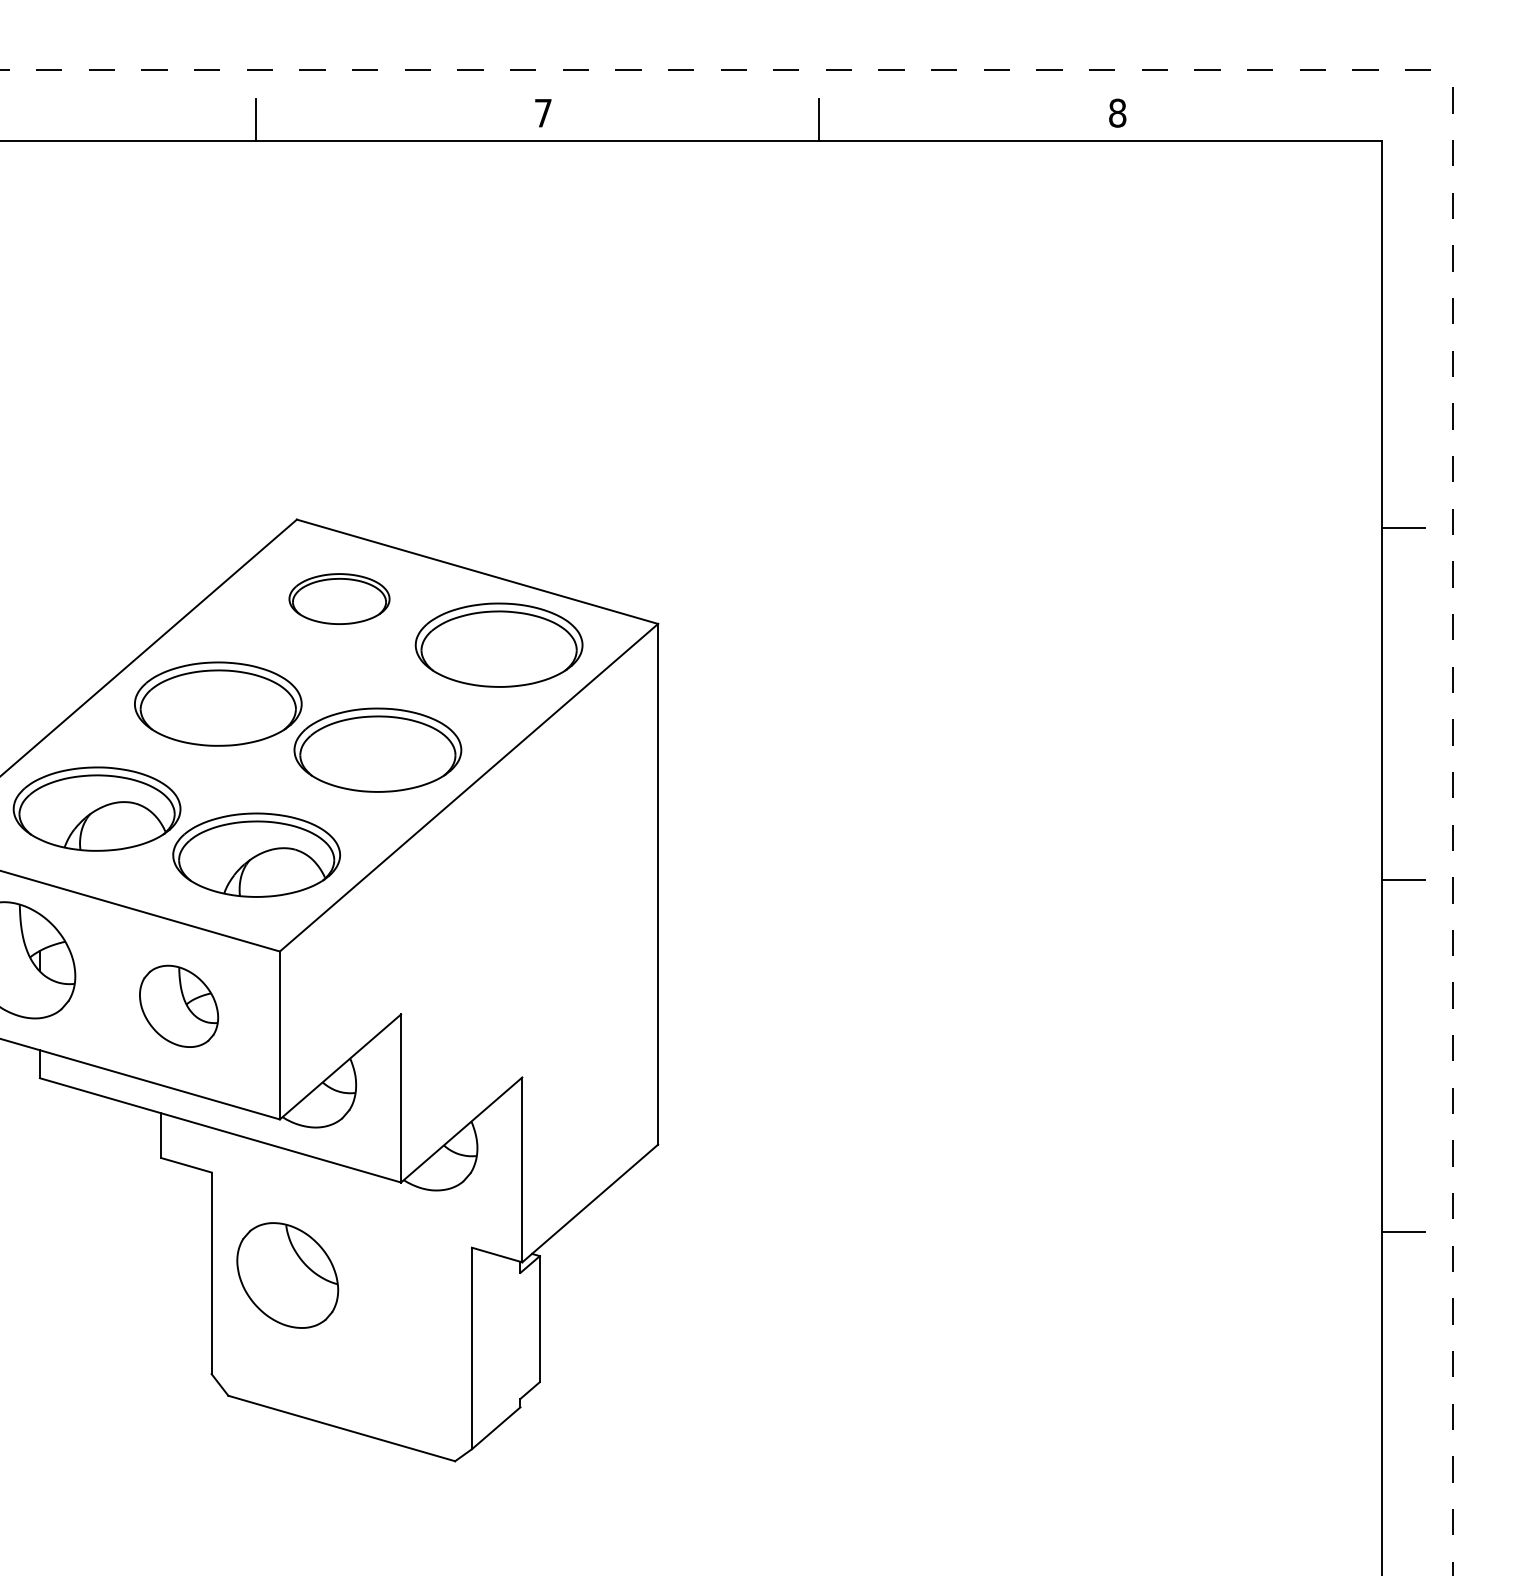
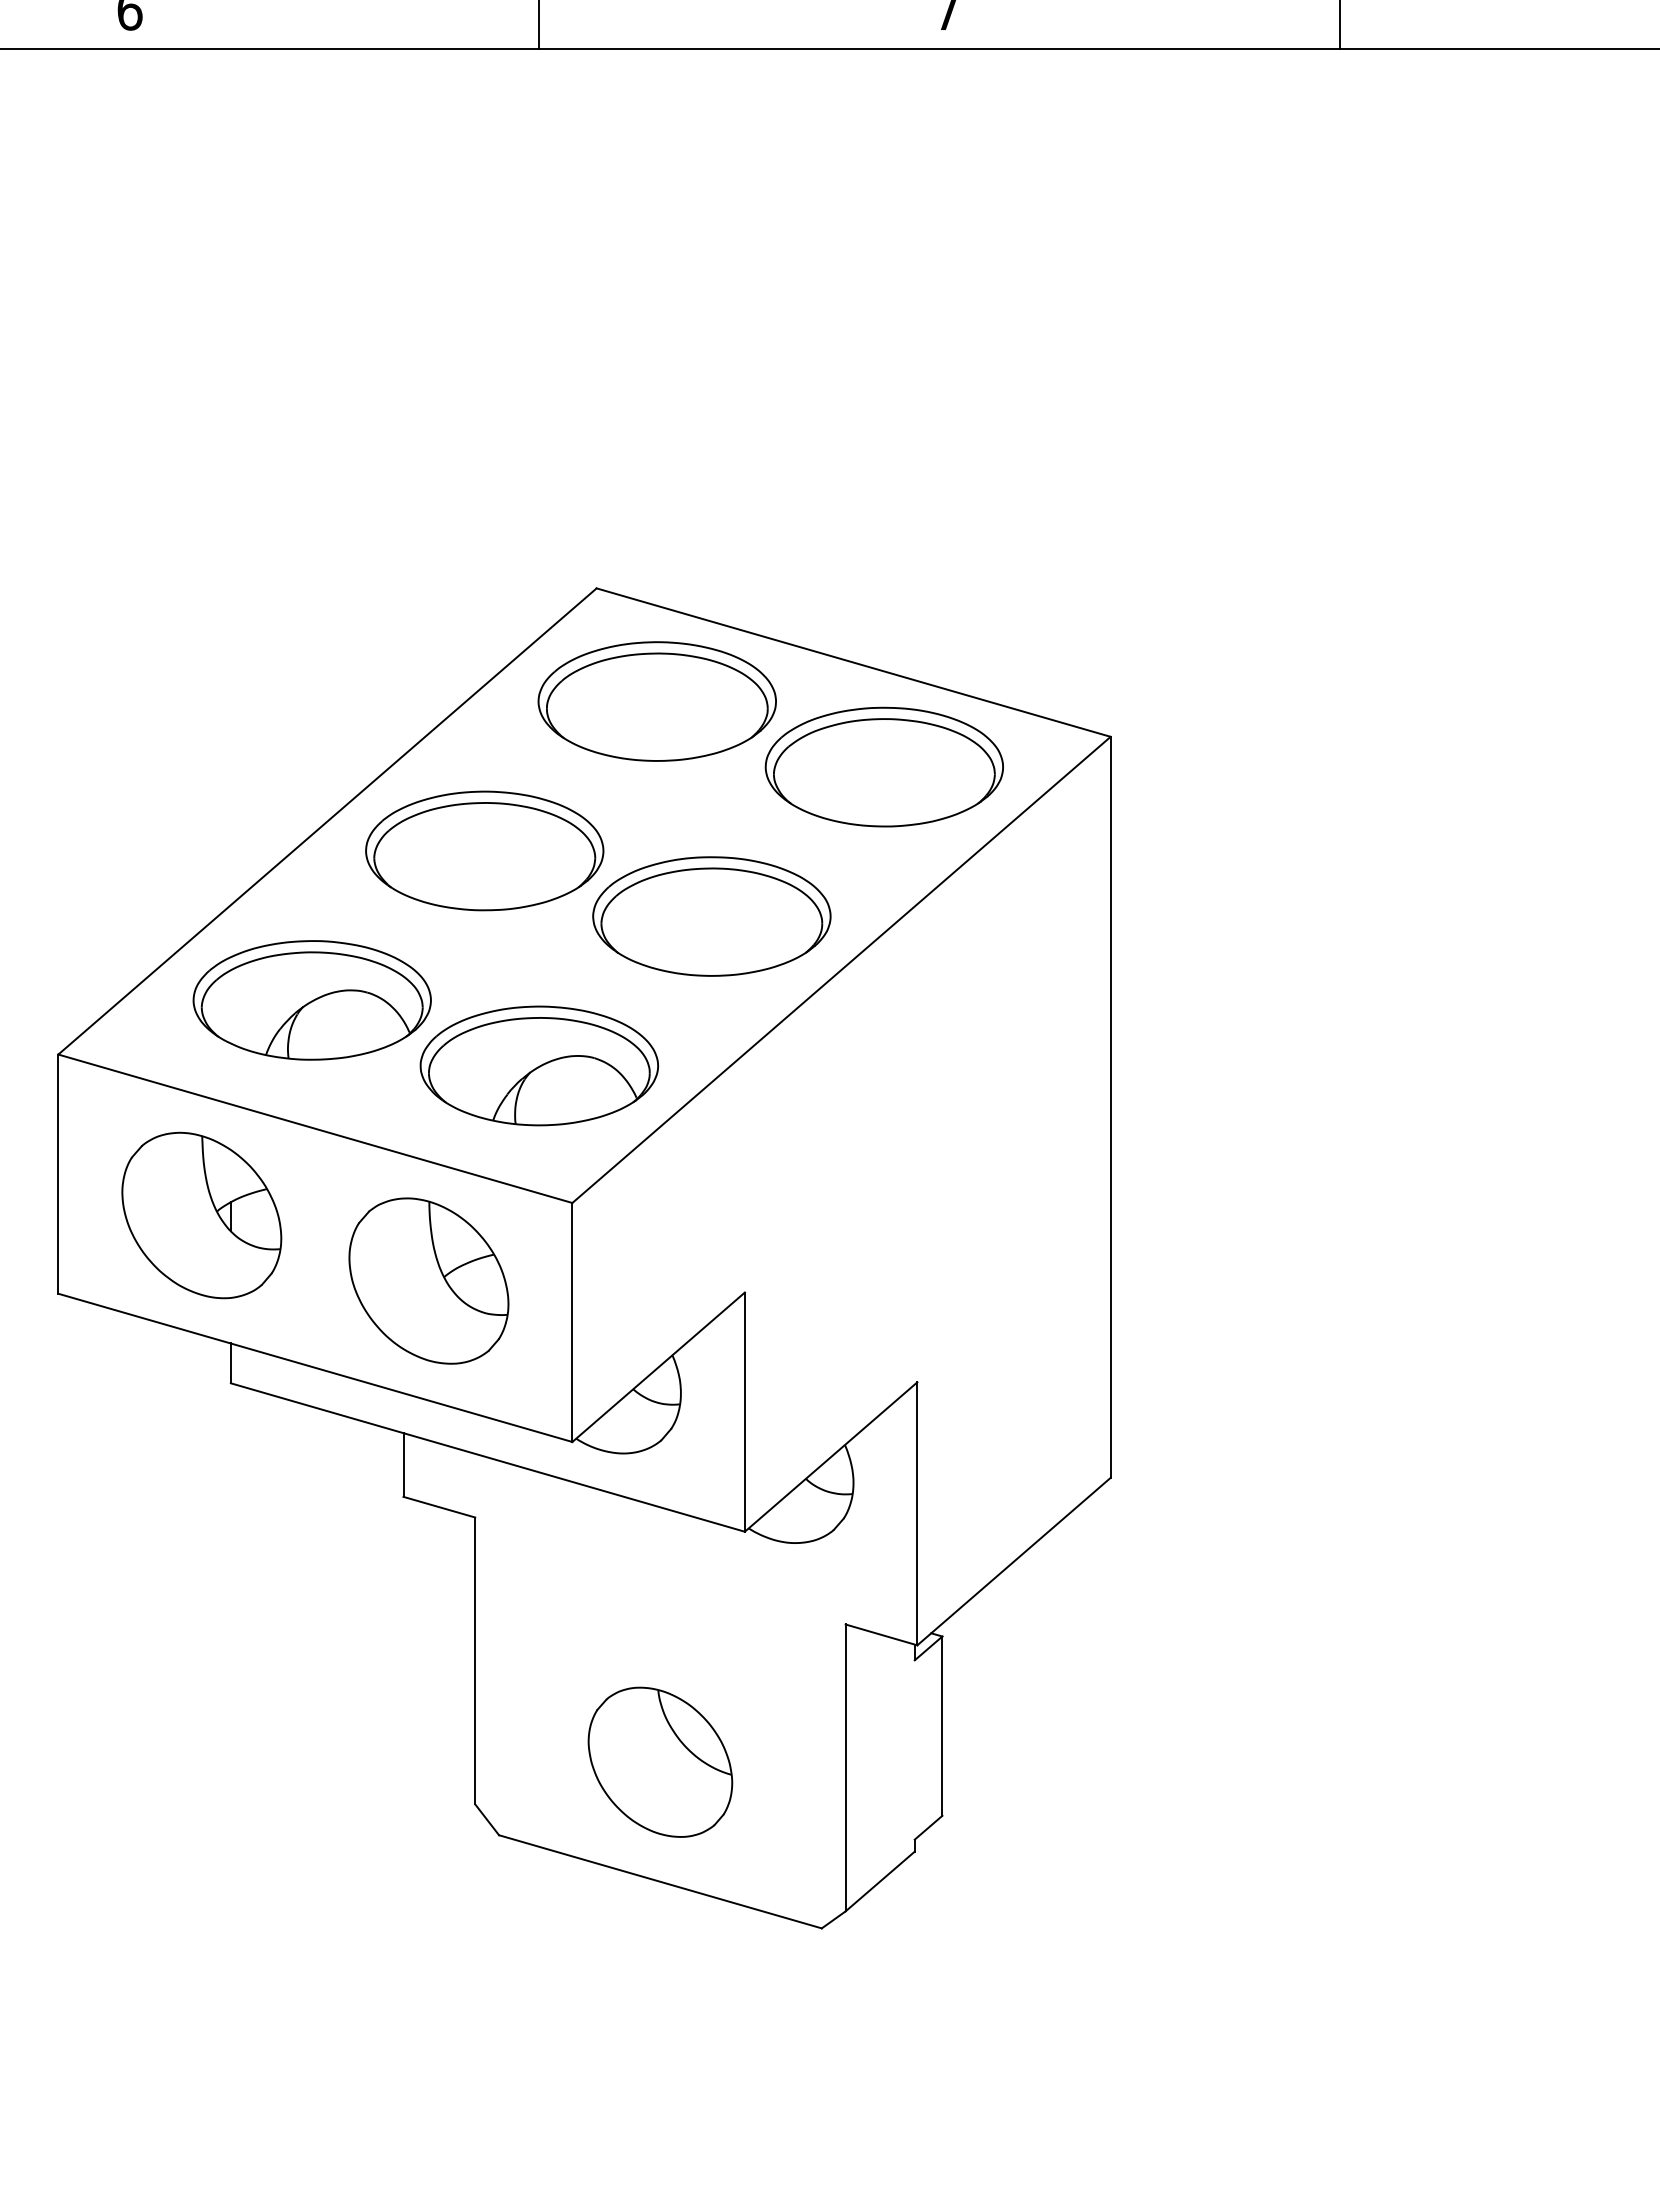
part: (339, 598) -> (657, 700), size x1.67
part: (178, 1006) -> (428, 1281), size x1.43
part: (287, 1275) -> (660, 1762), moved

